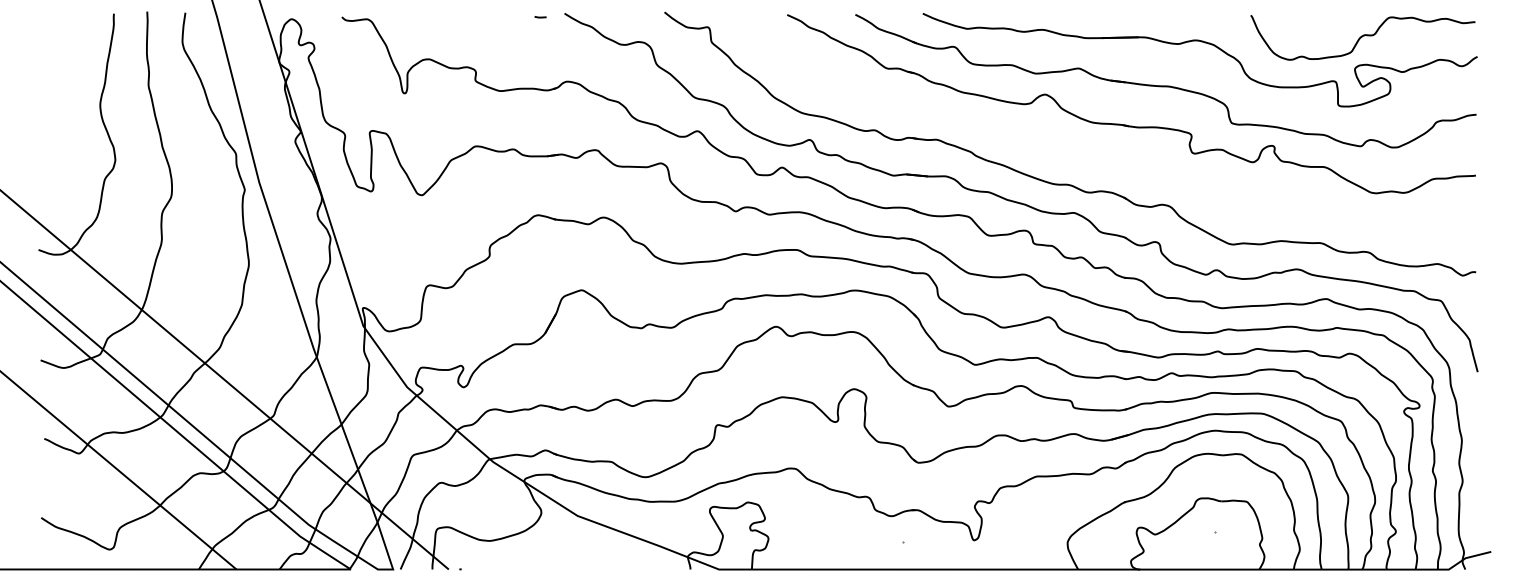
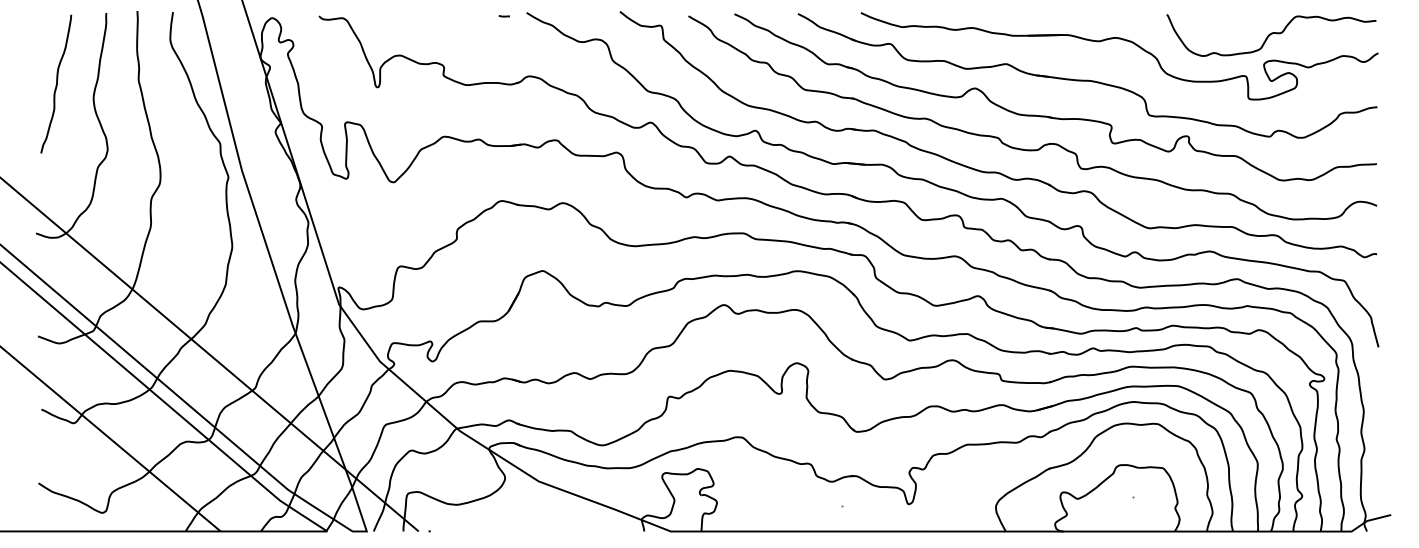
curve: (60, 89) -> (56, 83), added
part: (1118, 154) -> (1043, 144), added

